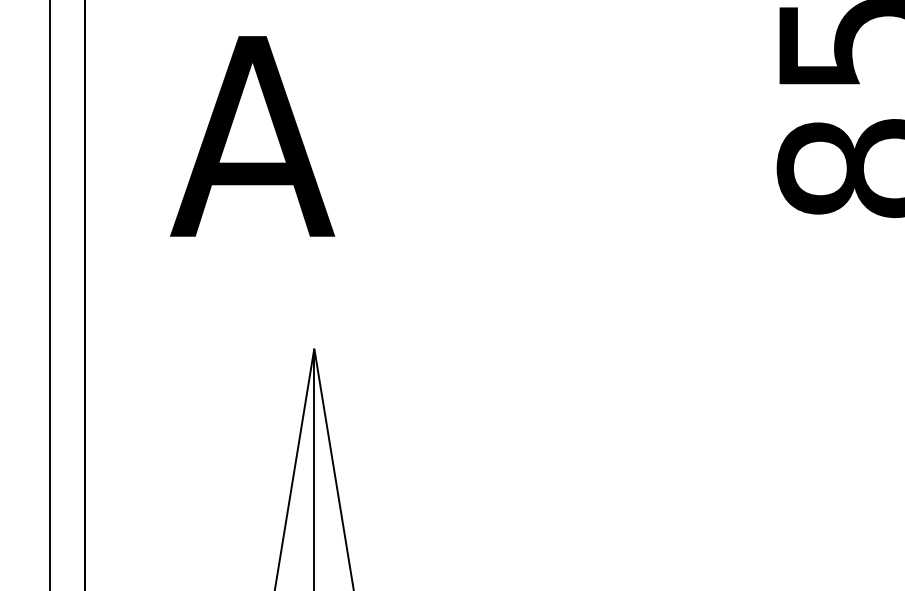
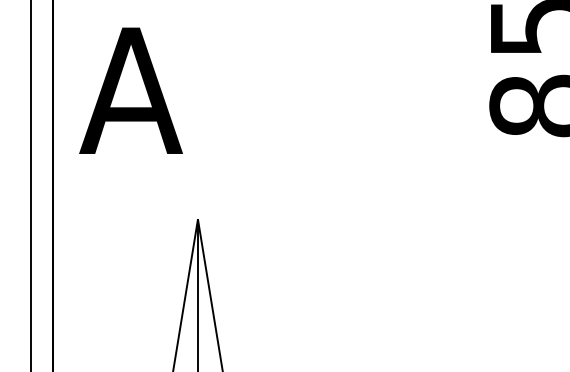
text: (251, 135) -> (130, 90), moved

